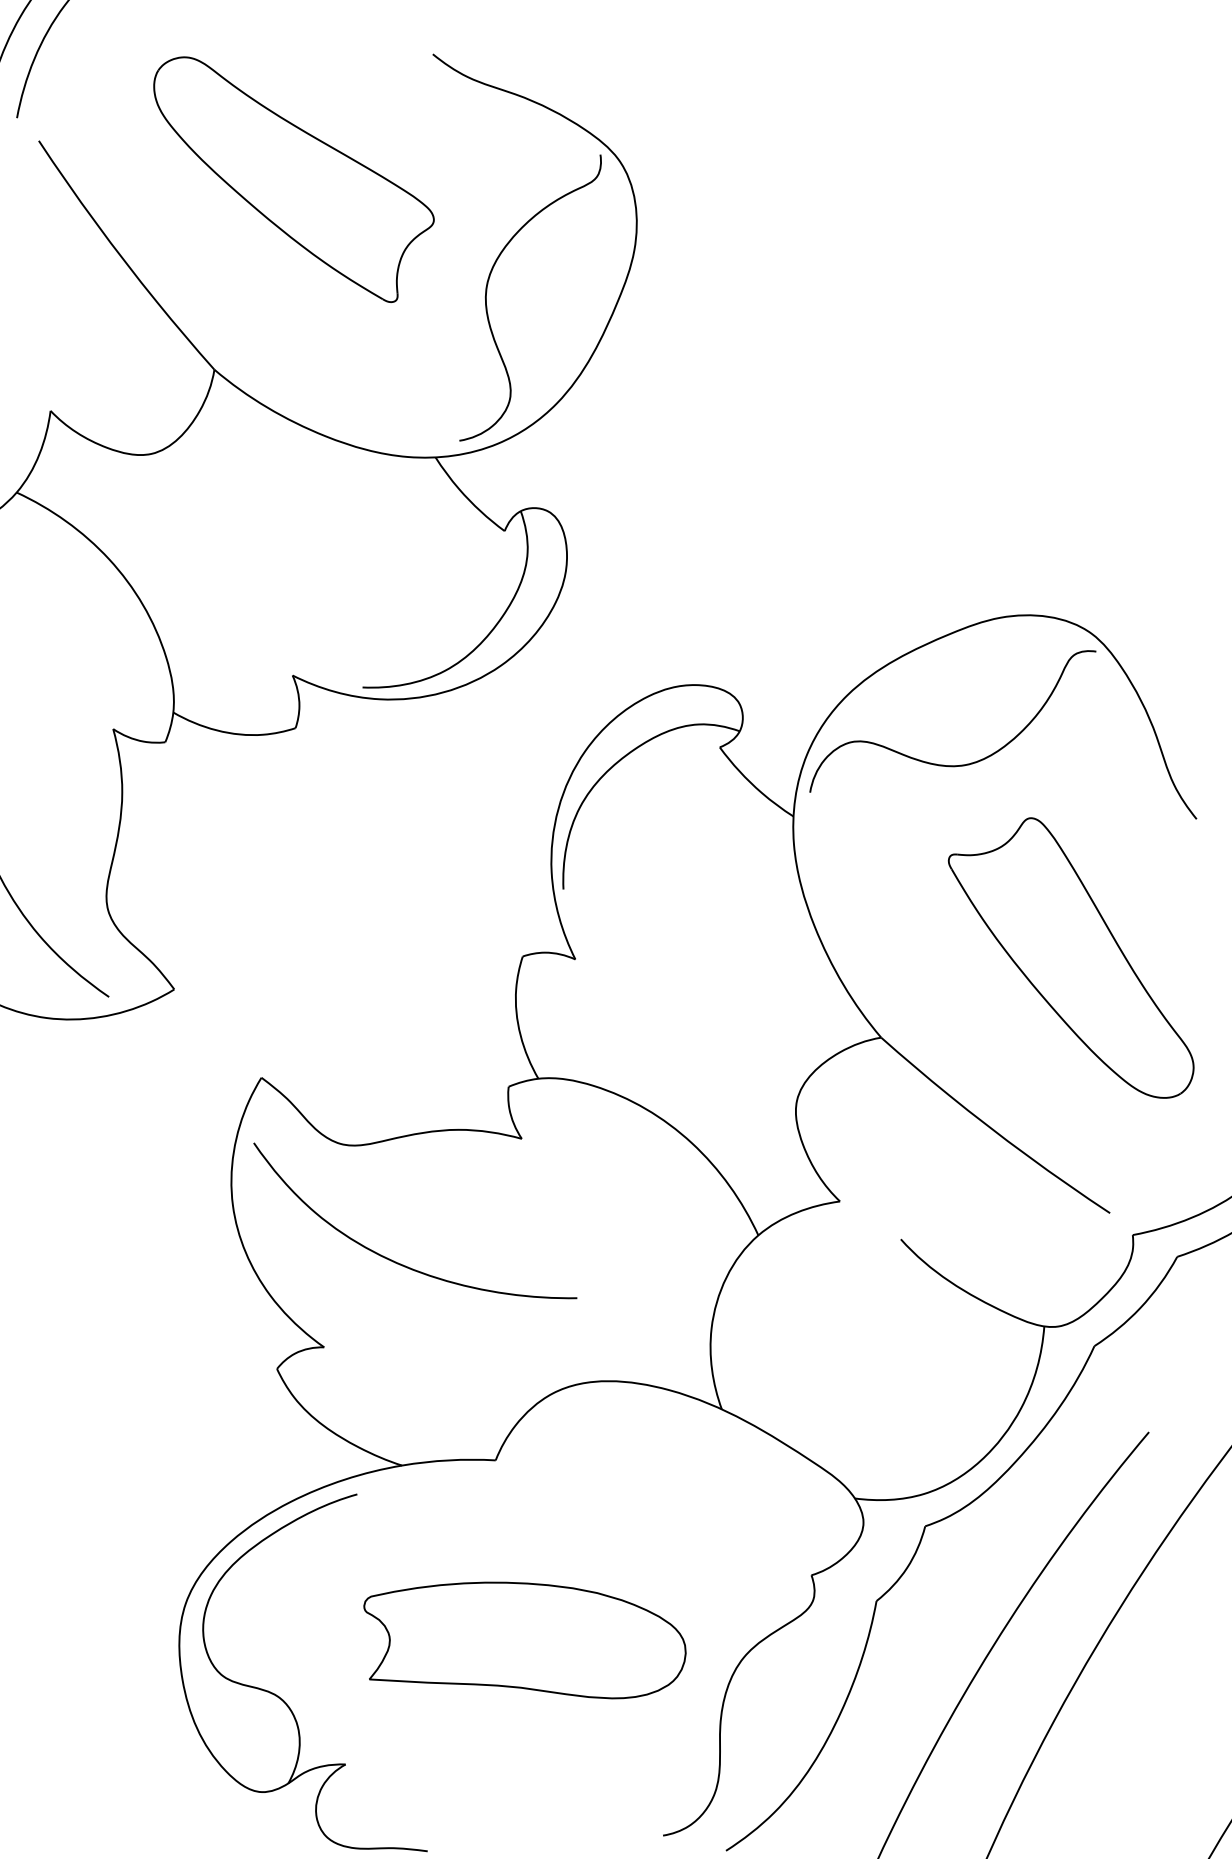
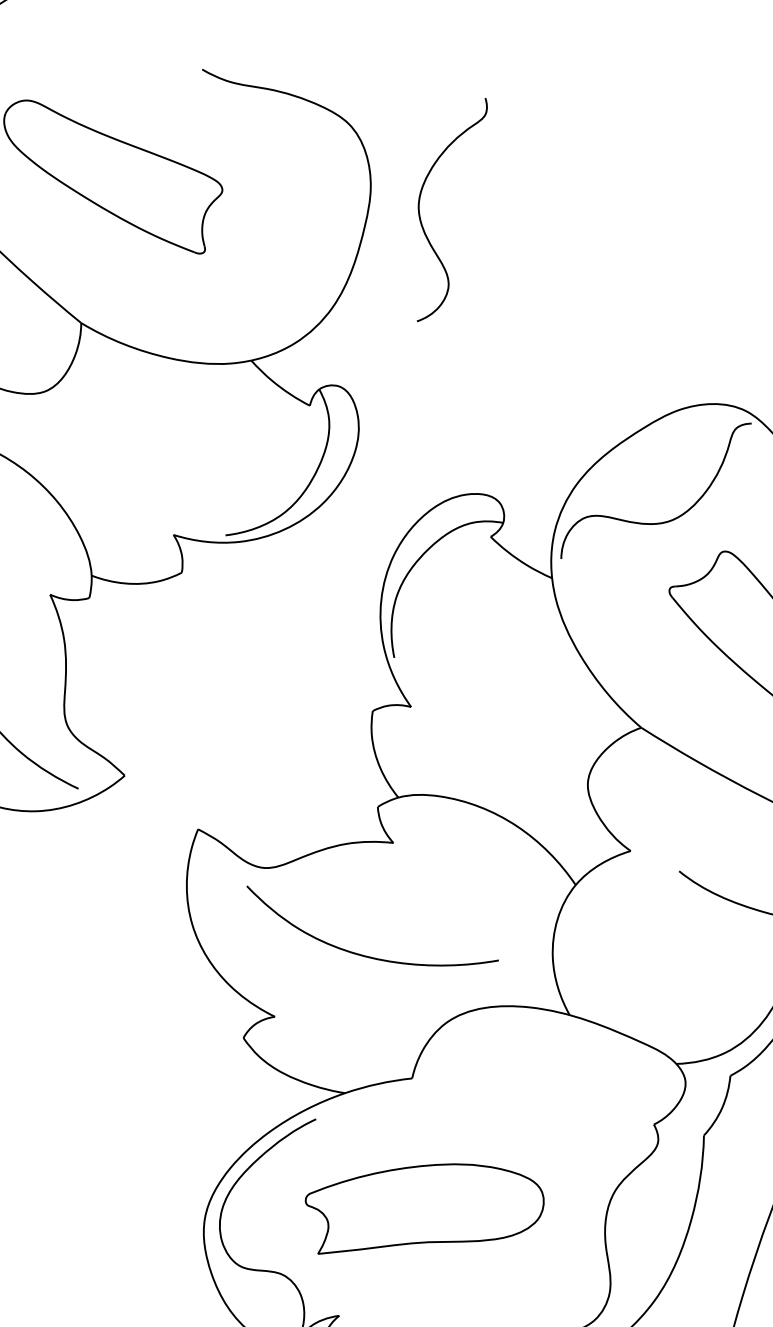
curve: (487, 291) -> (419, 210), moved
curve: (394, 1260) -> (362, 954), moved
part: (524, 1640) -> (425, 1207), moved

